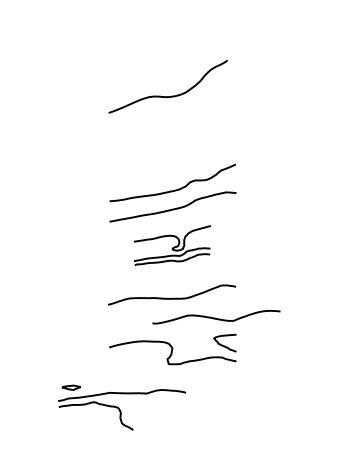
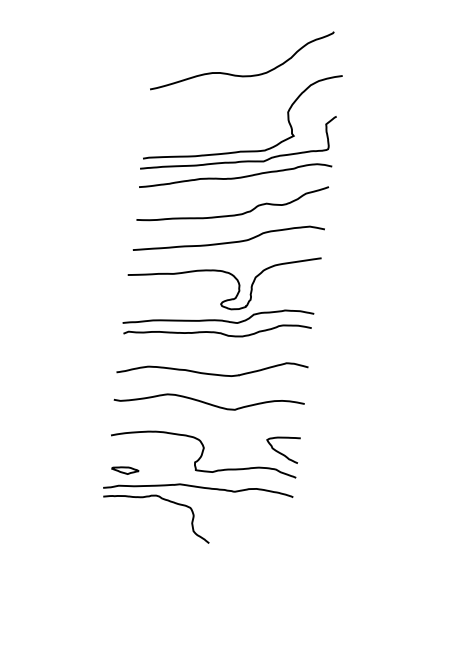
part: (173, 146) -> (240, 149), added
part: (172, 245) -> (221, 295), size x1.67
curve: (215, 317) -> (207, 401), moved
part: (122, 407) -> (197, 508), moved

